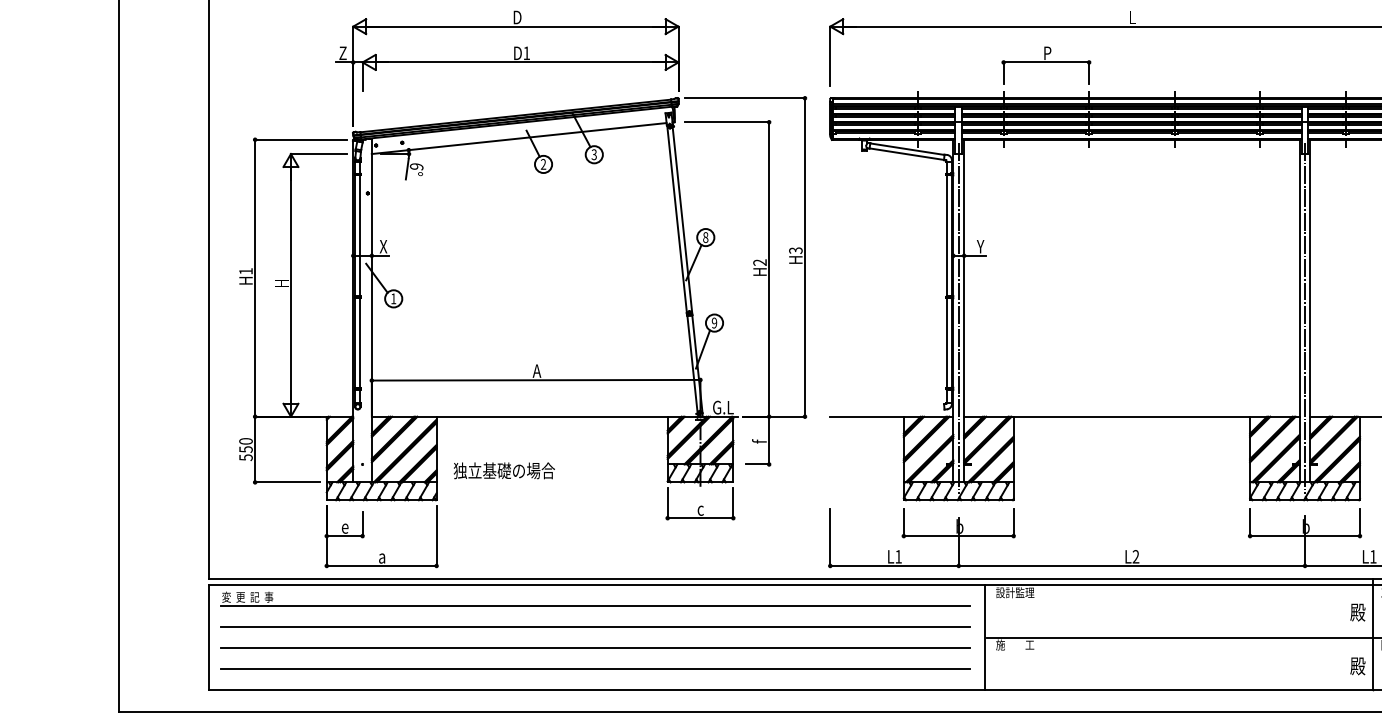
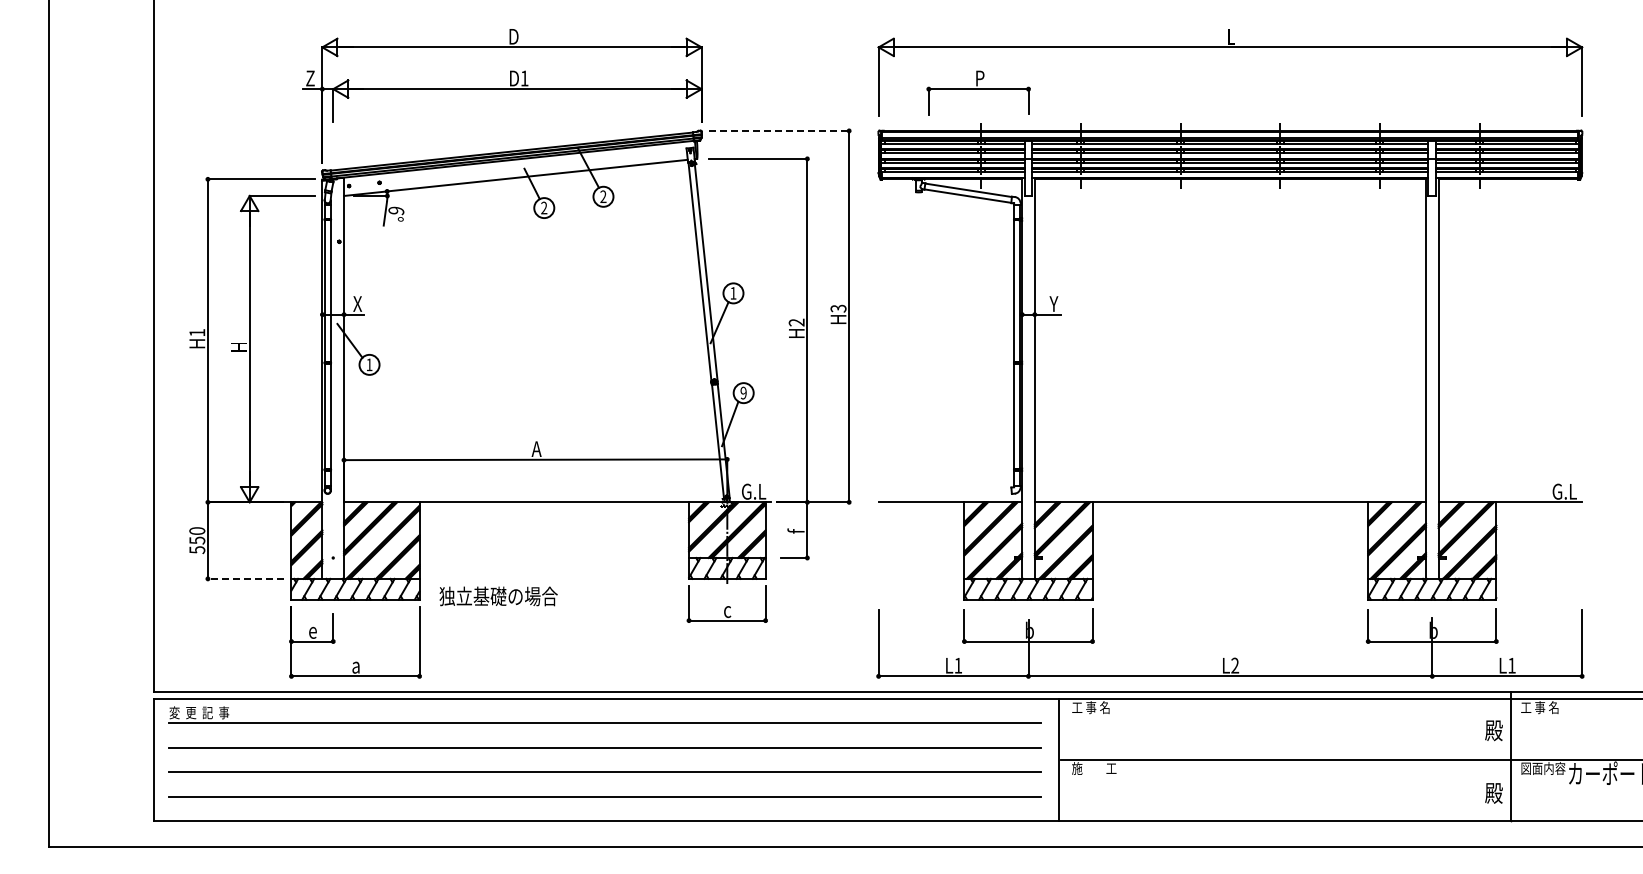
part: (1046, 65) -> (978, 92), moved
line: (745, 97) -> (779, 130), solid -> dashed
text: (594, 155) -> (603, 197), 3 -> 2
text: (705, 237) -> (733, 293), 8 -> 1
line: (958, 318) -> (1028, 387), removed
line: (1305, 318) -> (1432, 387), removed
text: (504, 470) -> (498, 596), moved
line: (287, 482) -> (245, 578), solid -> dashed
text: (1015, 592) -> (1094, 707), 設計監理 -> 工 事 名

